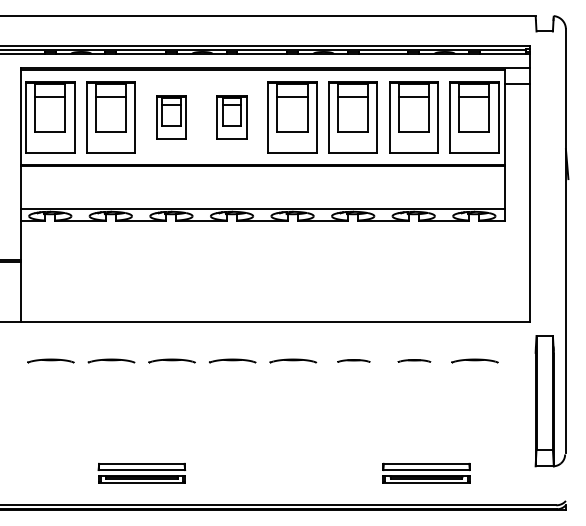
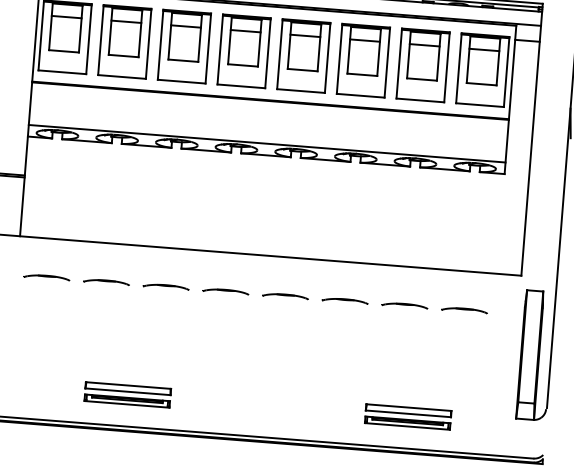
part: (171, 117) -> (184, 46), size x1.67
part: (231, 117) -> (243, 51), size x1.67
part: (353, 360) -> (344, 300), size x1.43
part: (414, 360) -> (405, 304), size x1.43

